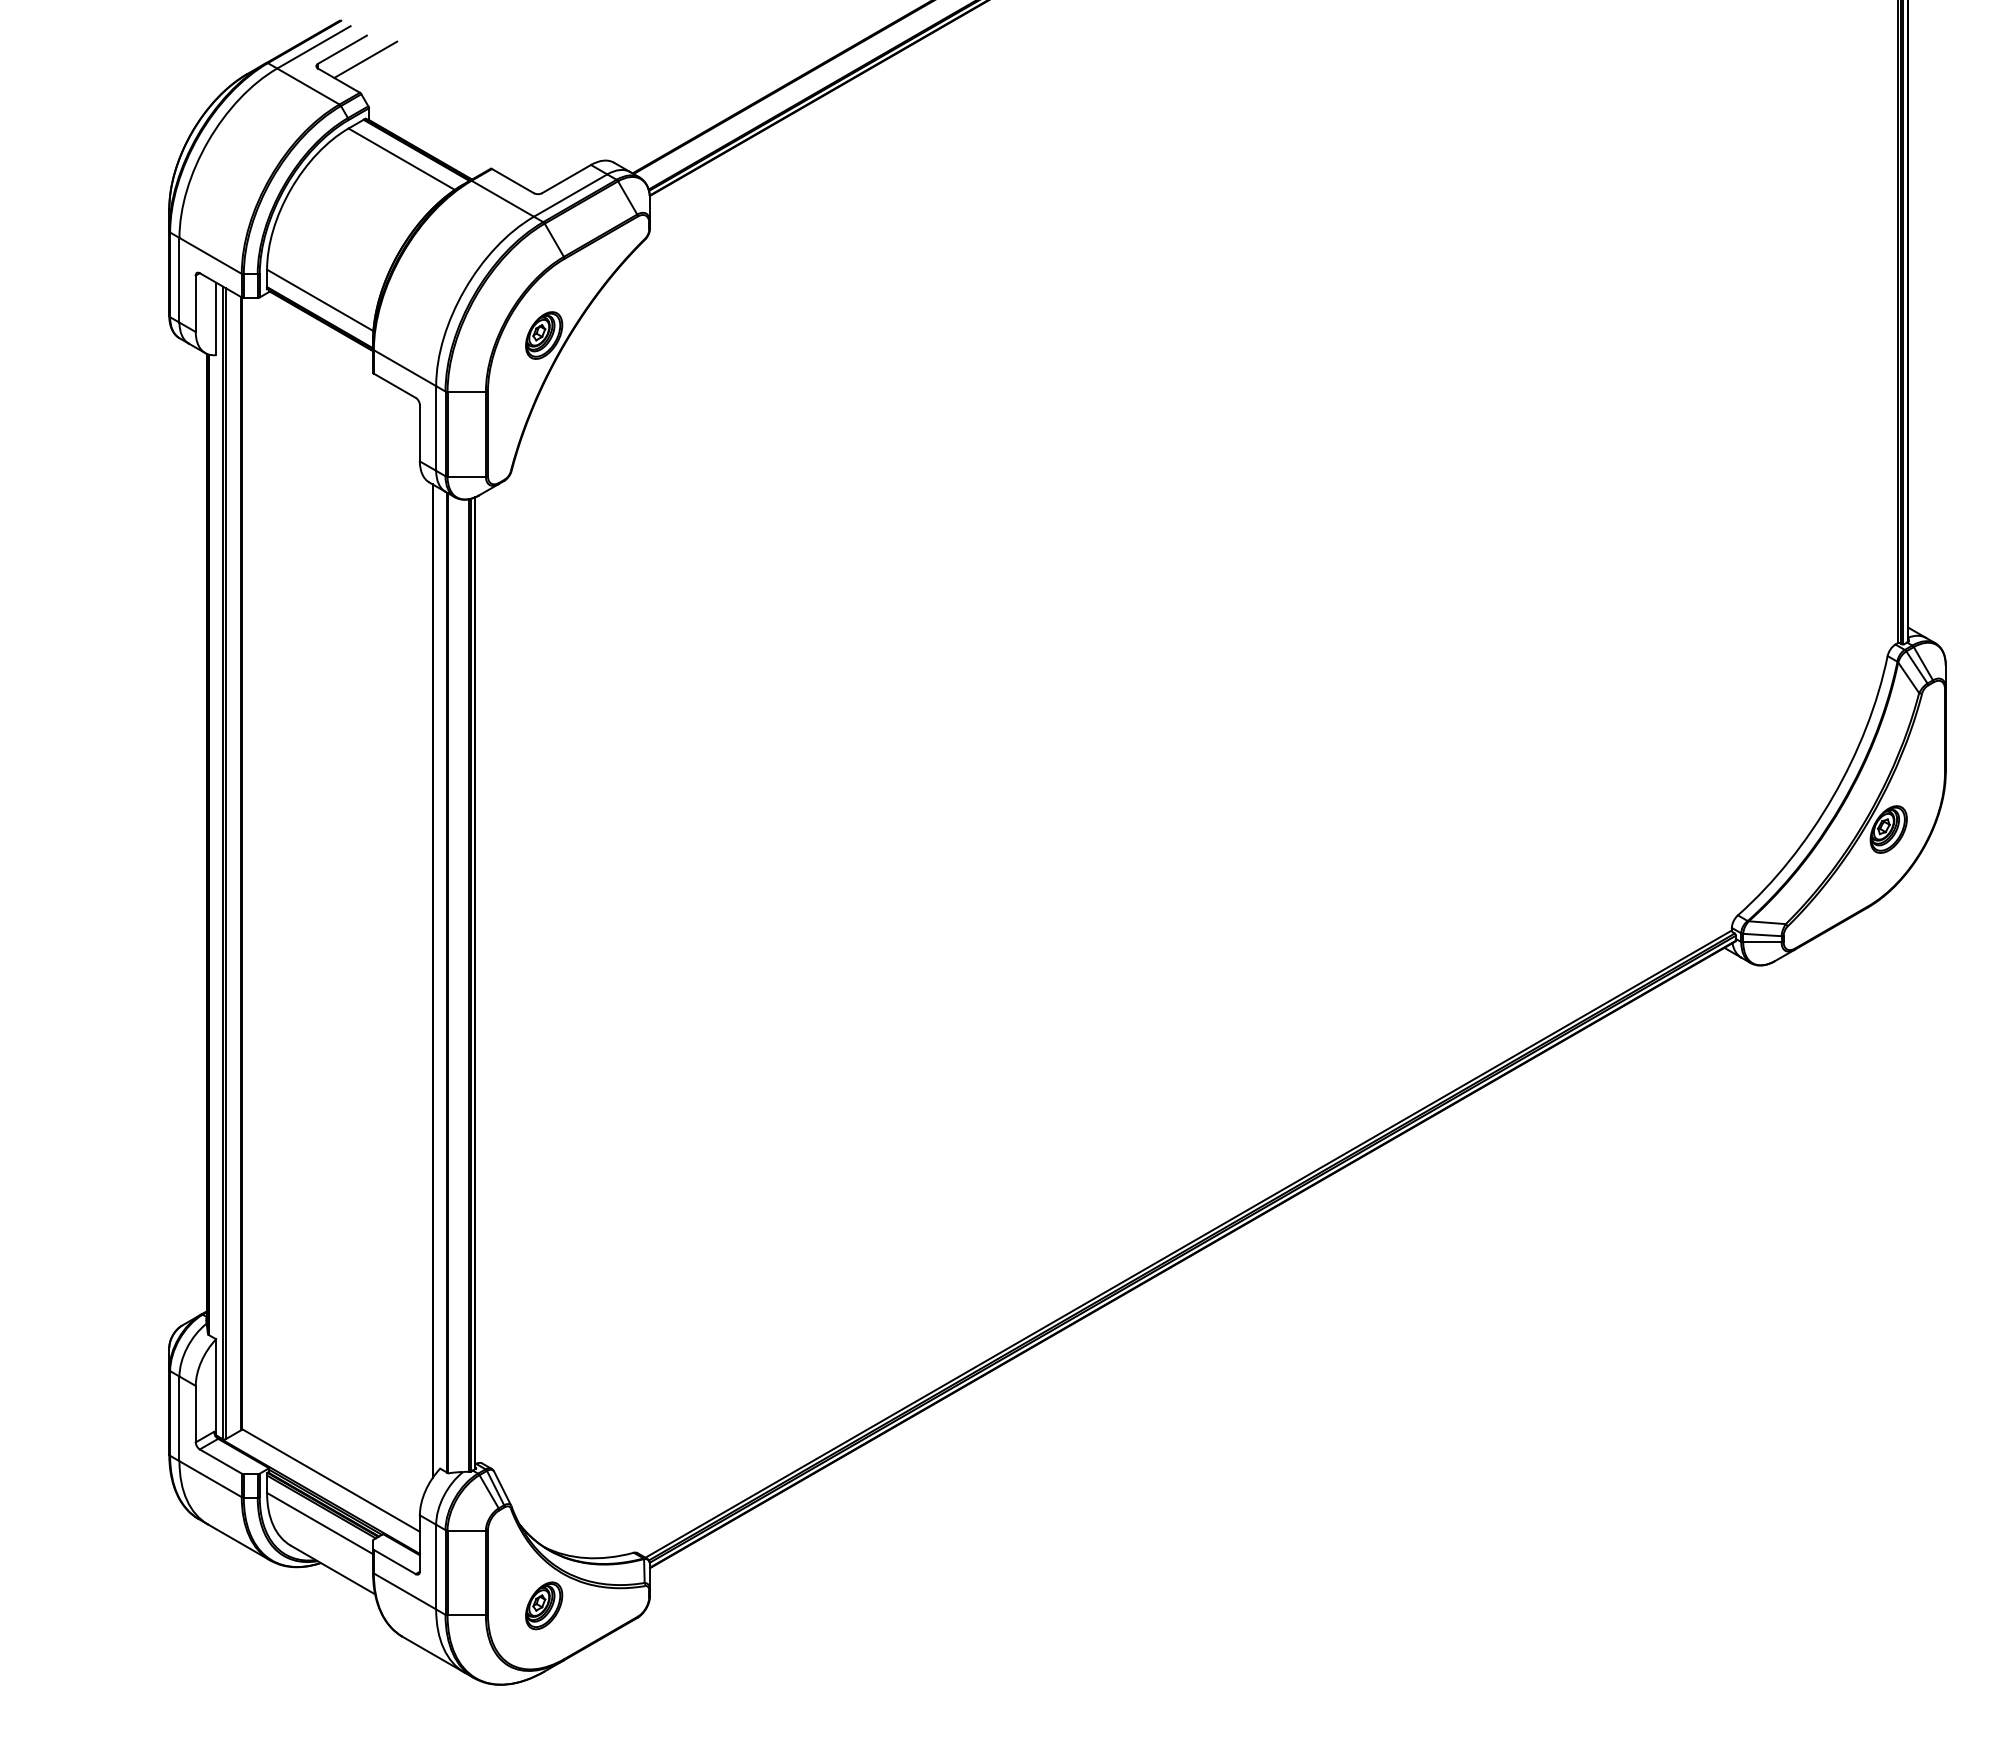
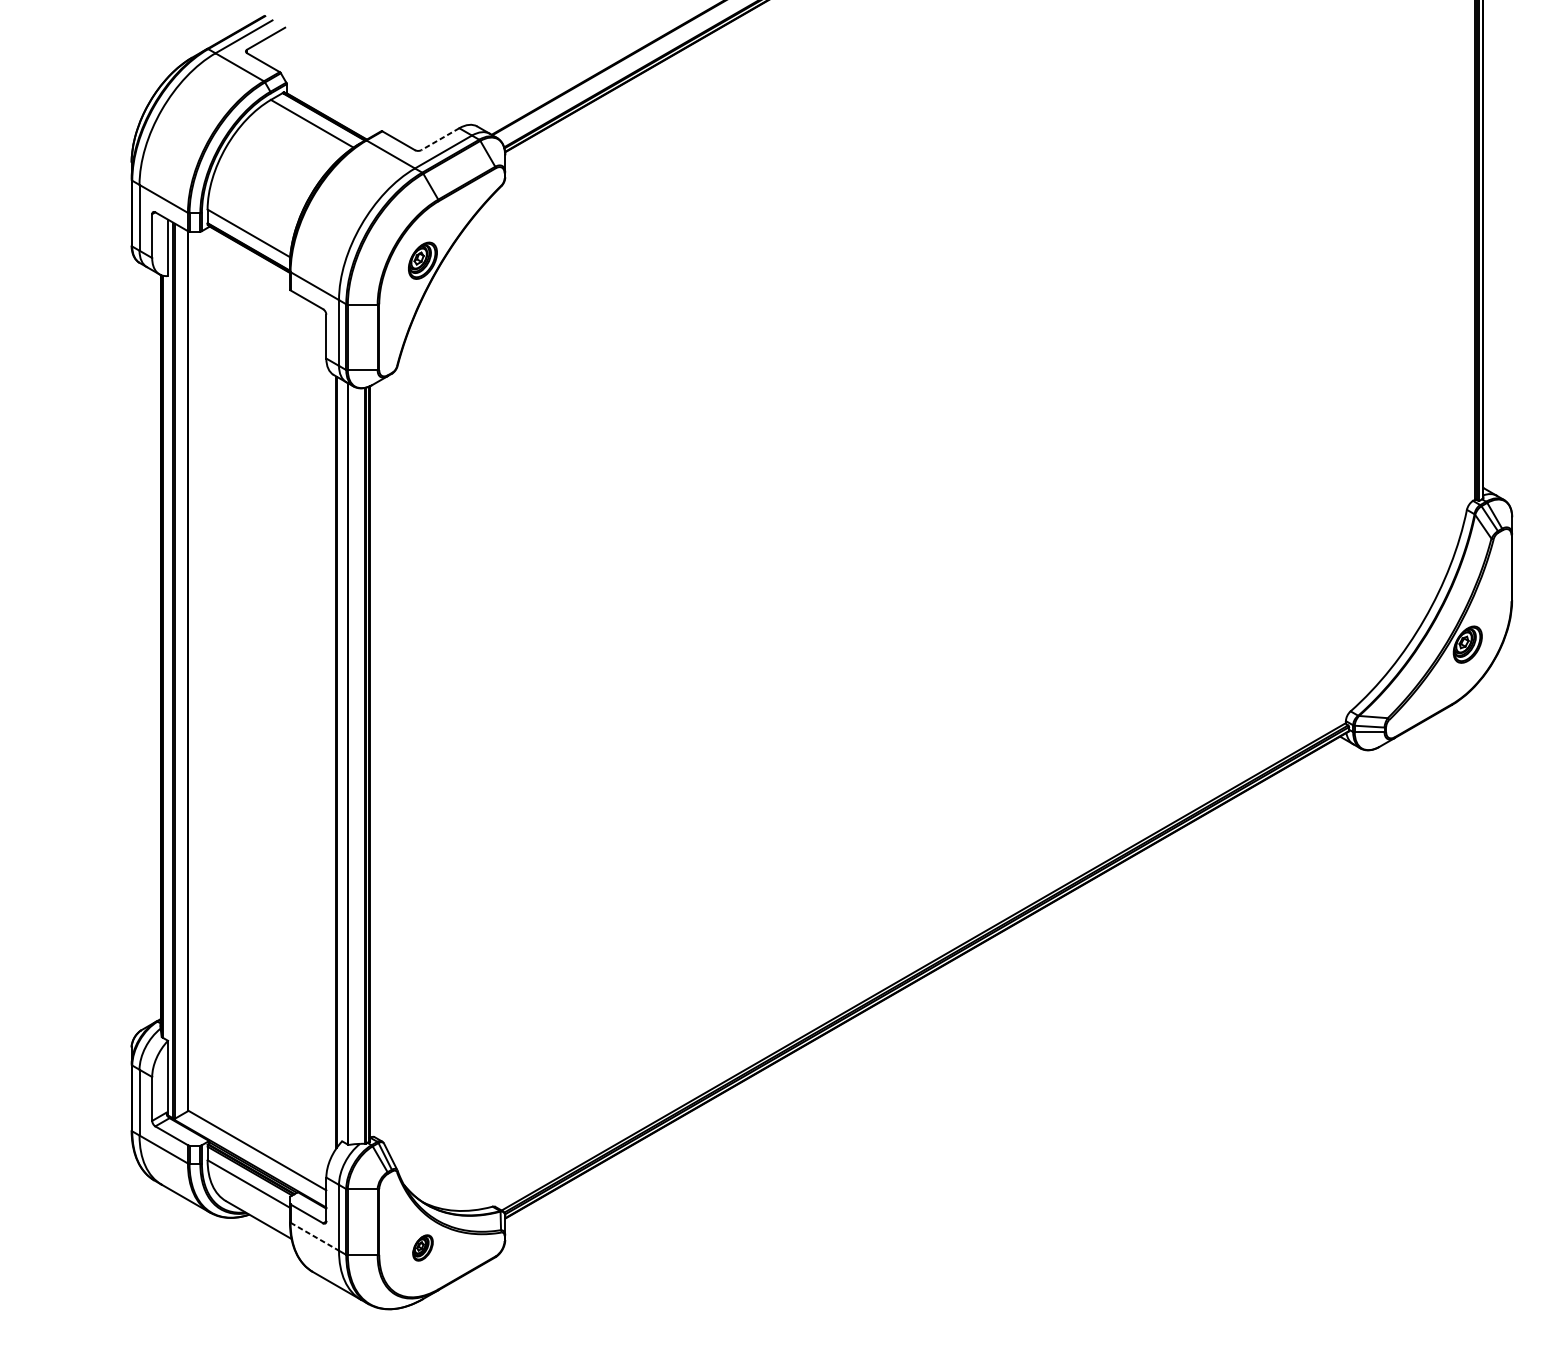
line: (365, 59) -> (284, 46), removed
line: (566, 179) -> (440, 139), solid -> dashed
line: (405, 1591) -> (315, 1236), solid -> dashed
part: (544, 1605) -> (423, 1247), size x0.7

